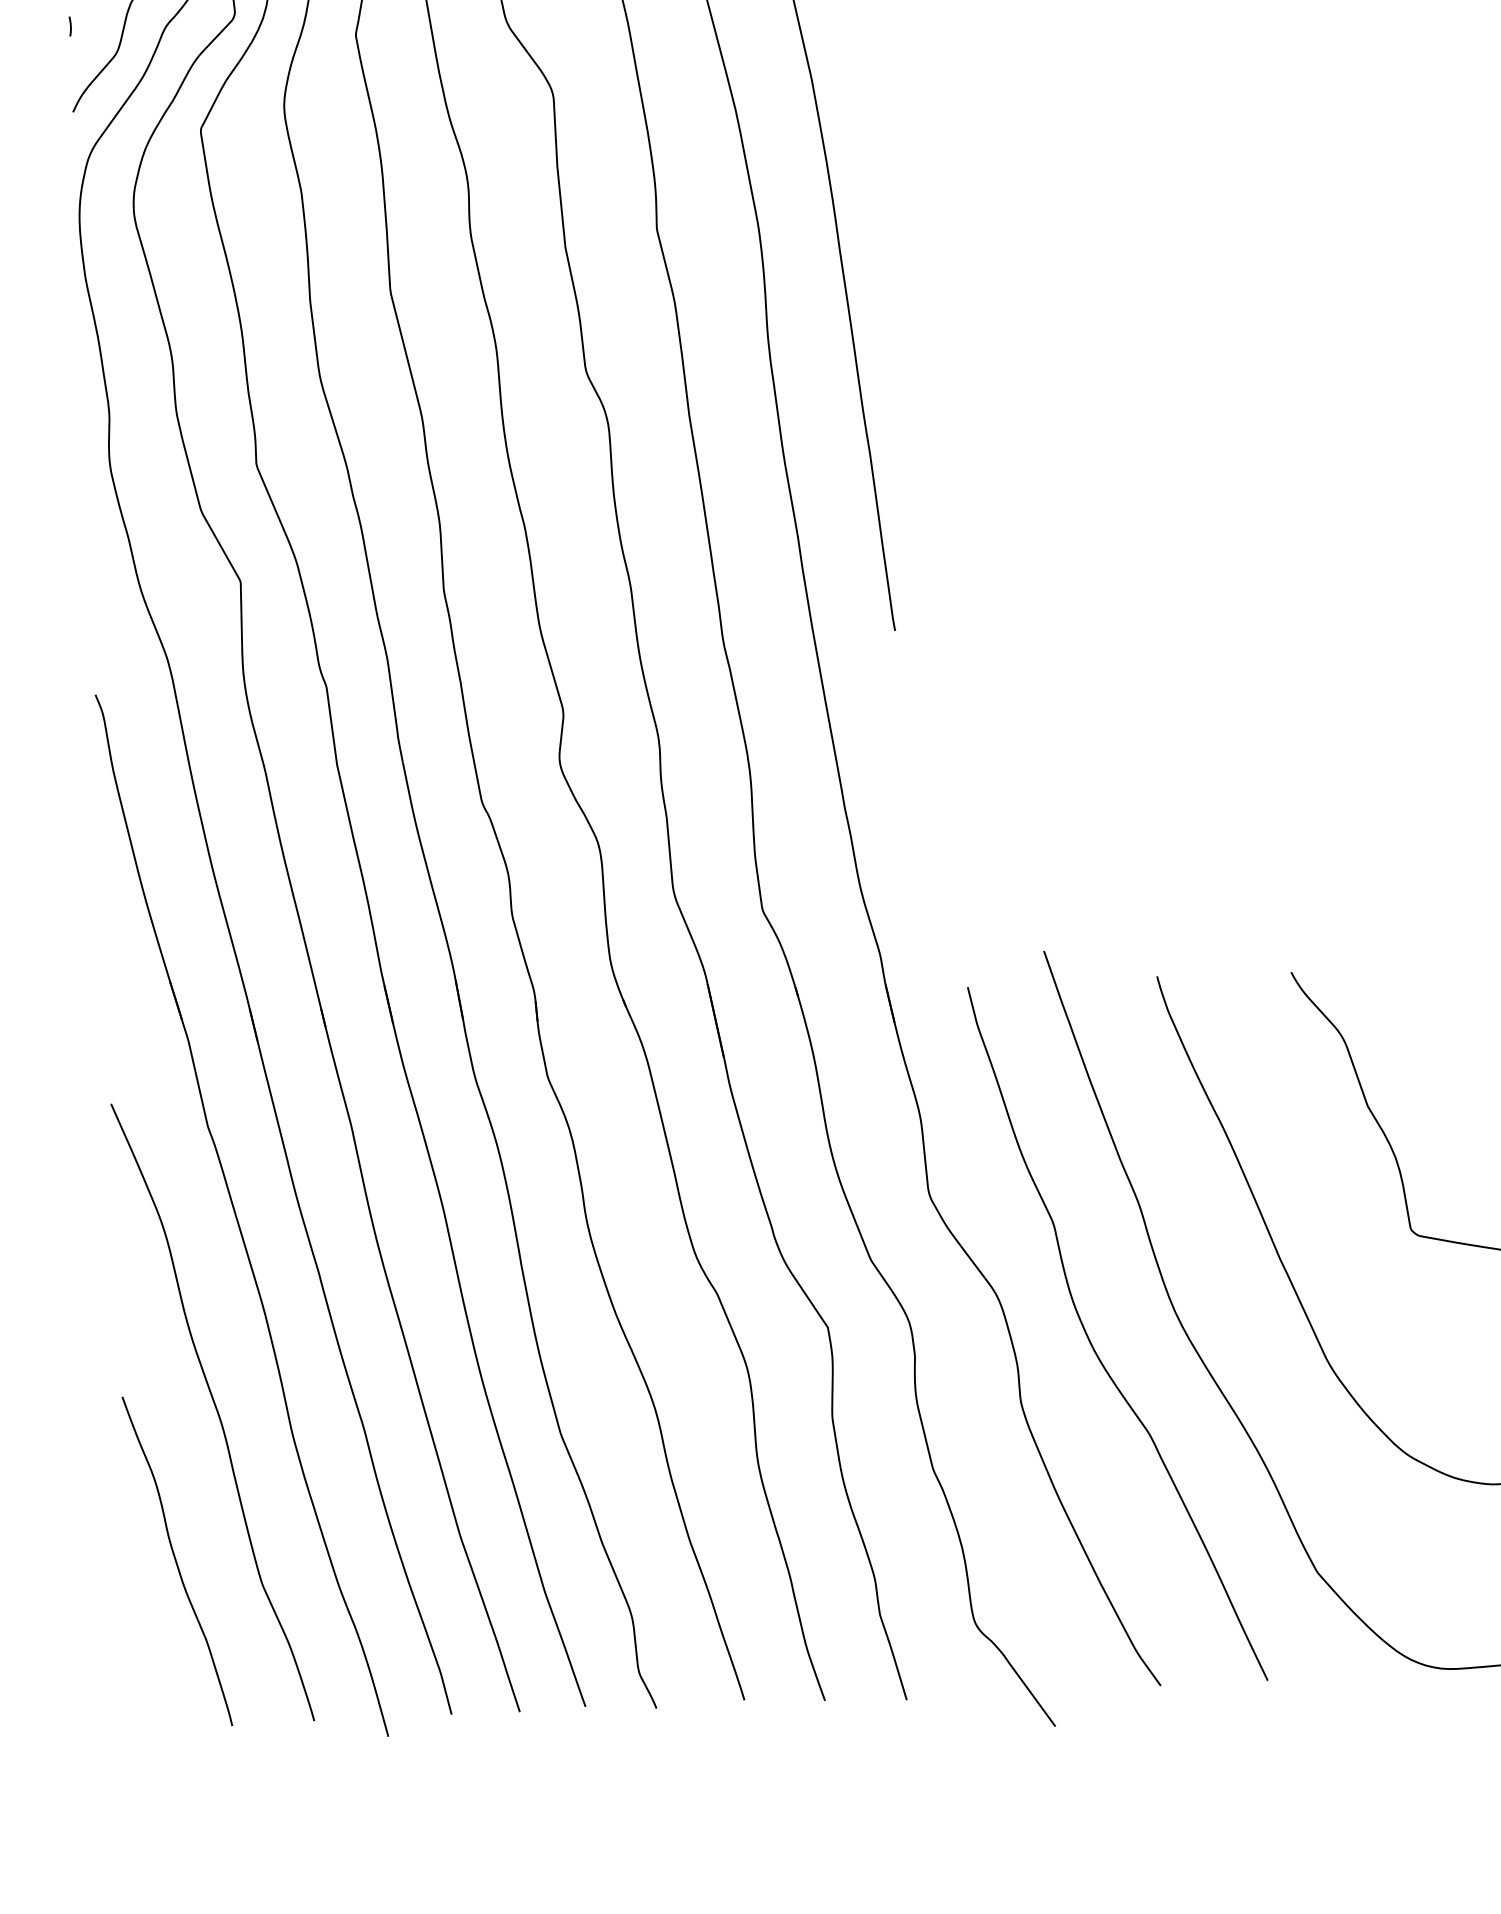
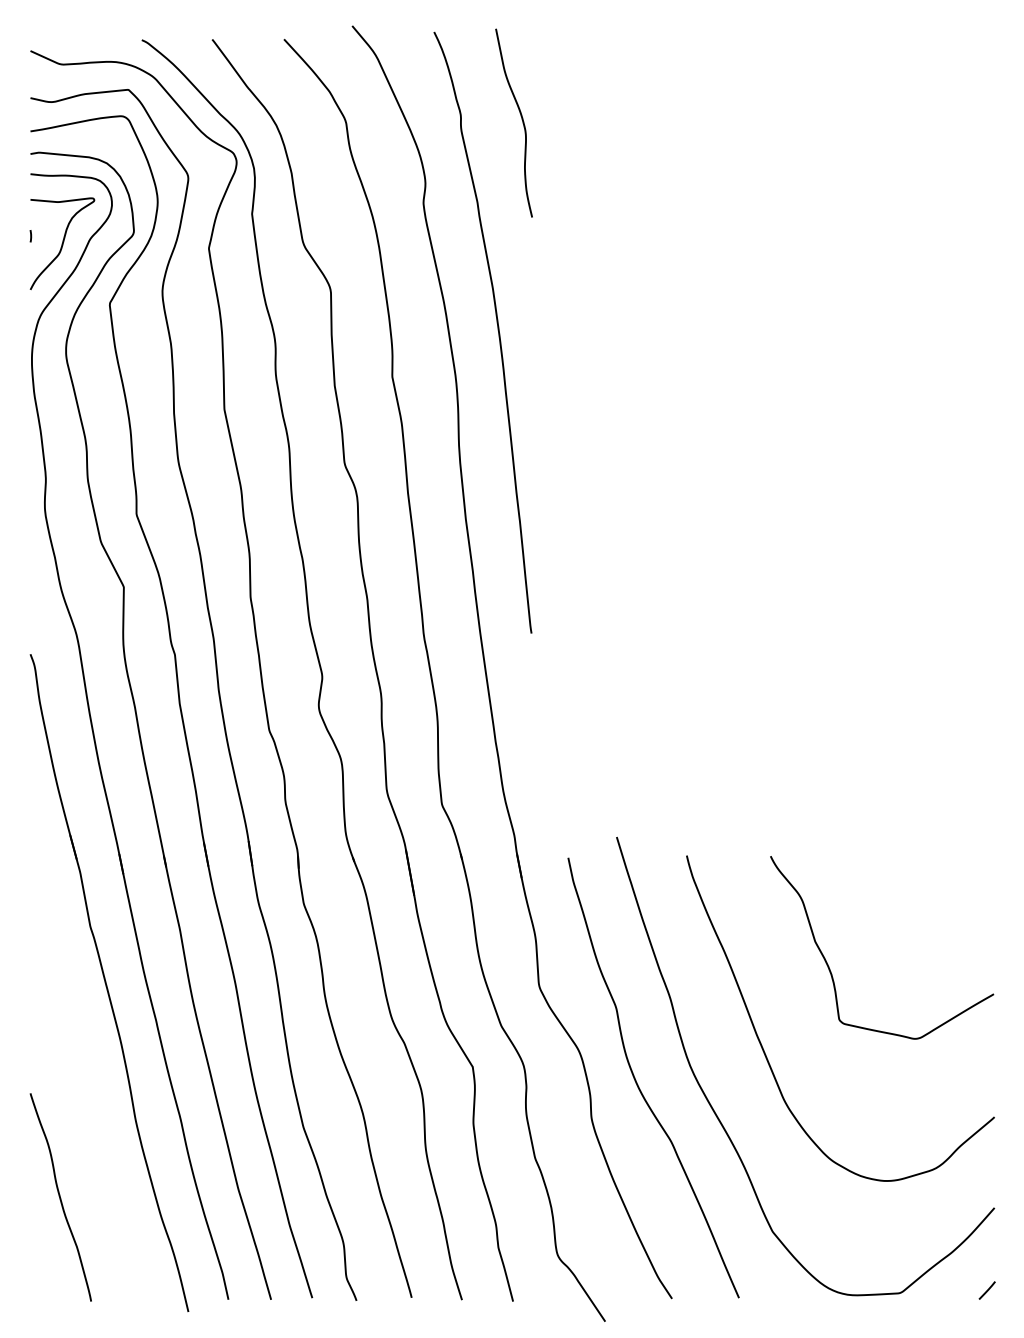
curve: (215, 1412) -> (88, 1105), removed

